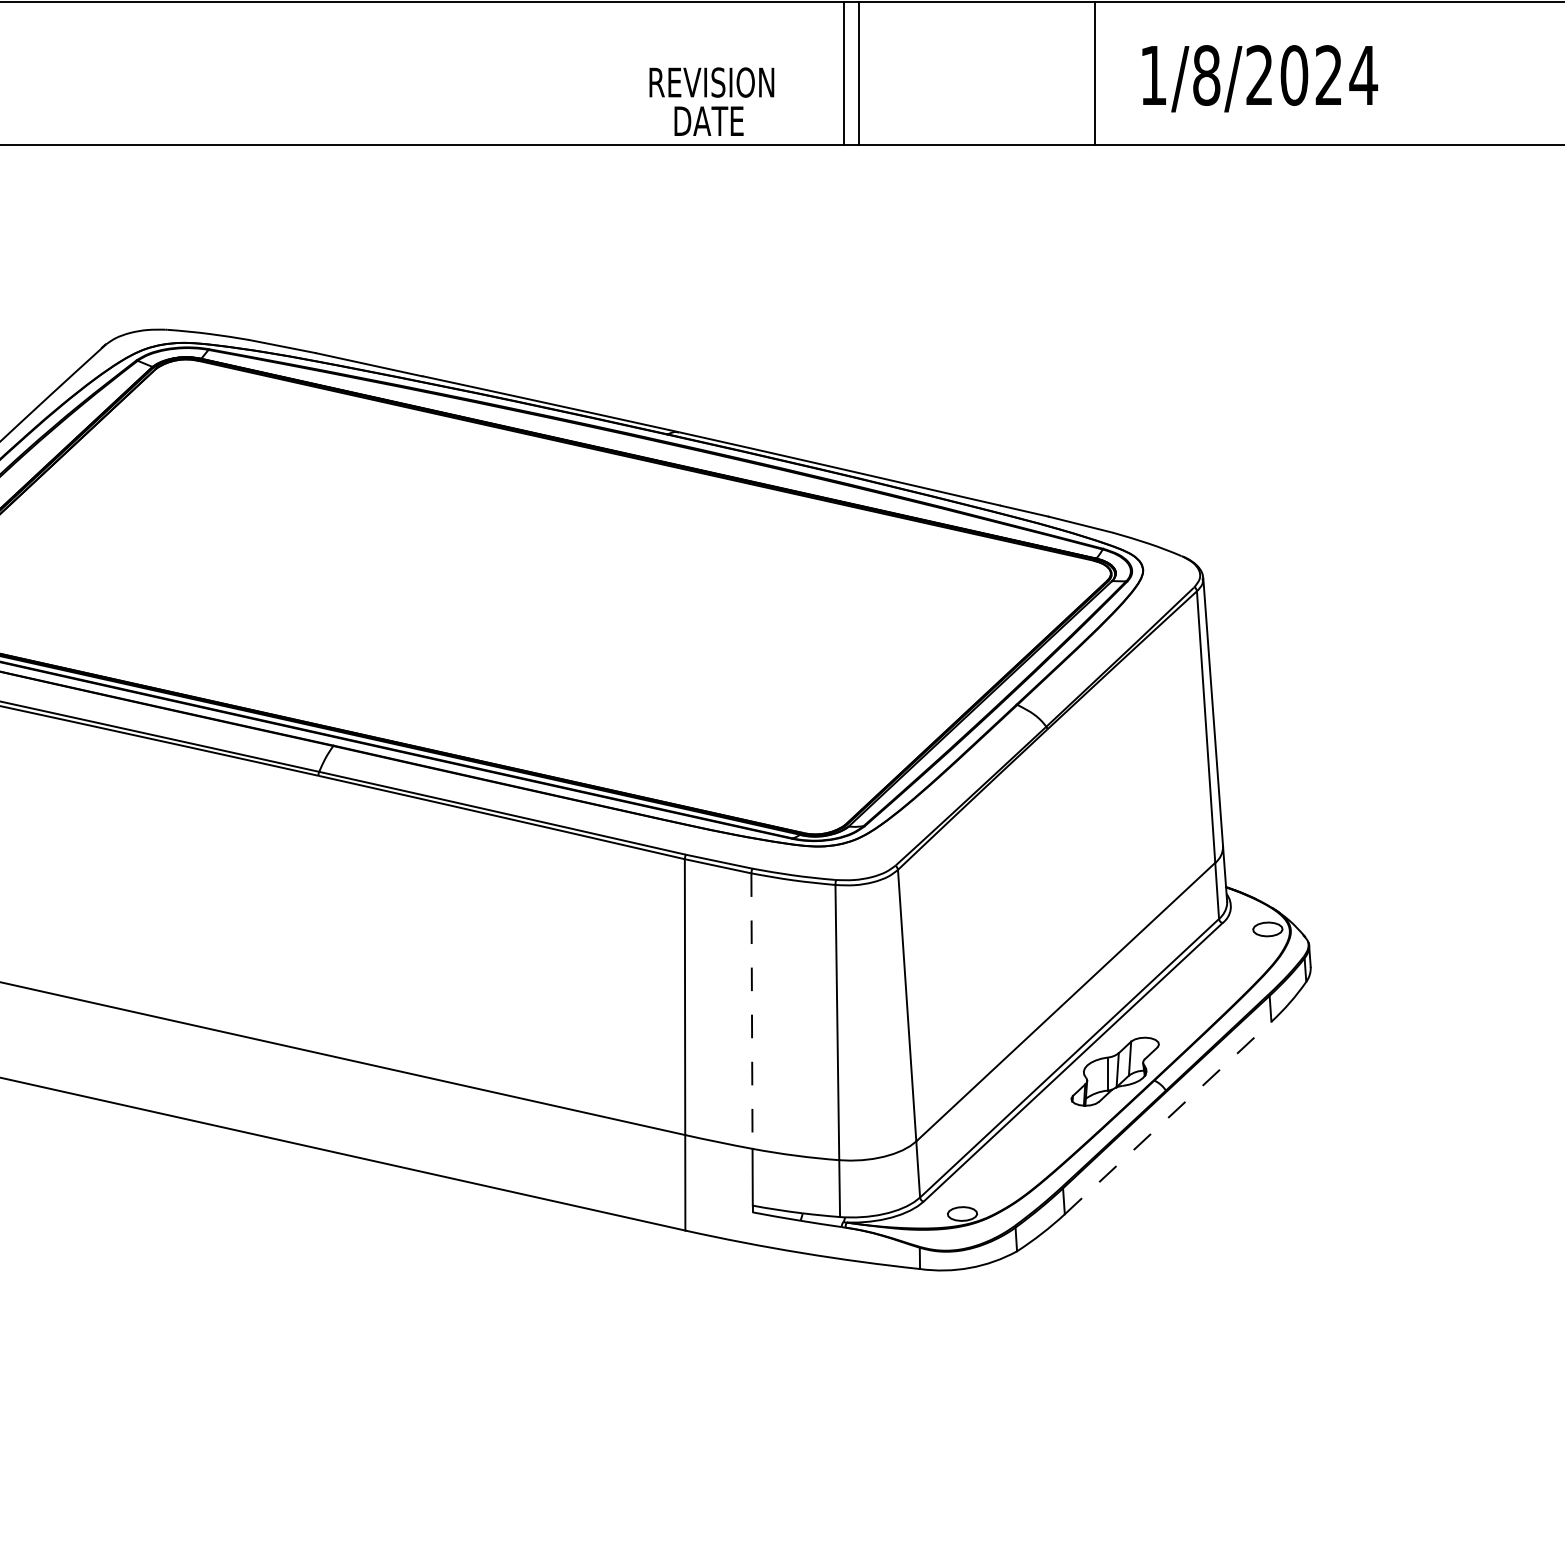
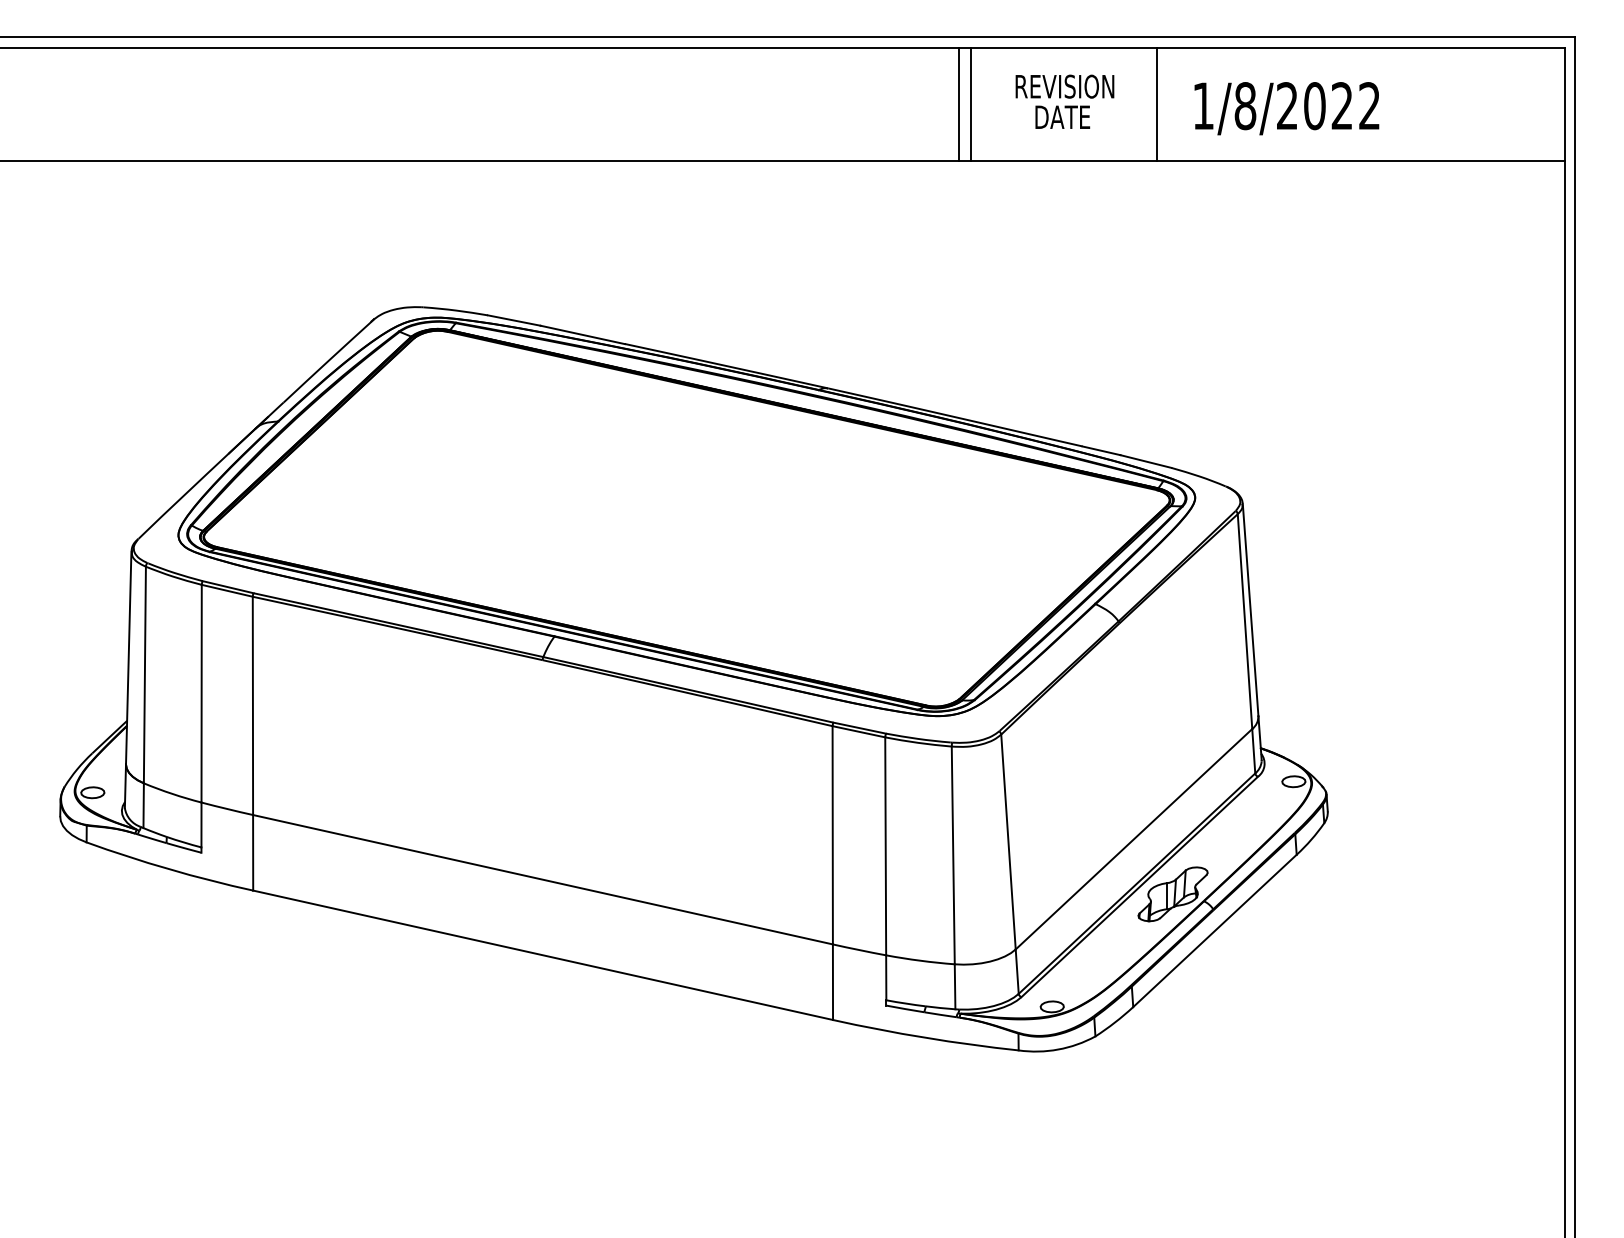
text: (1363, 74) -> (1369, 105), 1/8/2024 -> 1/8/2022
text: (711, 101) -> (1064, 101), moved
line: (751, 1011) -> (885, 846), dashed -> solid
line: (1167, 1117) -> (1214, 930), dashed -> solid

